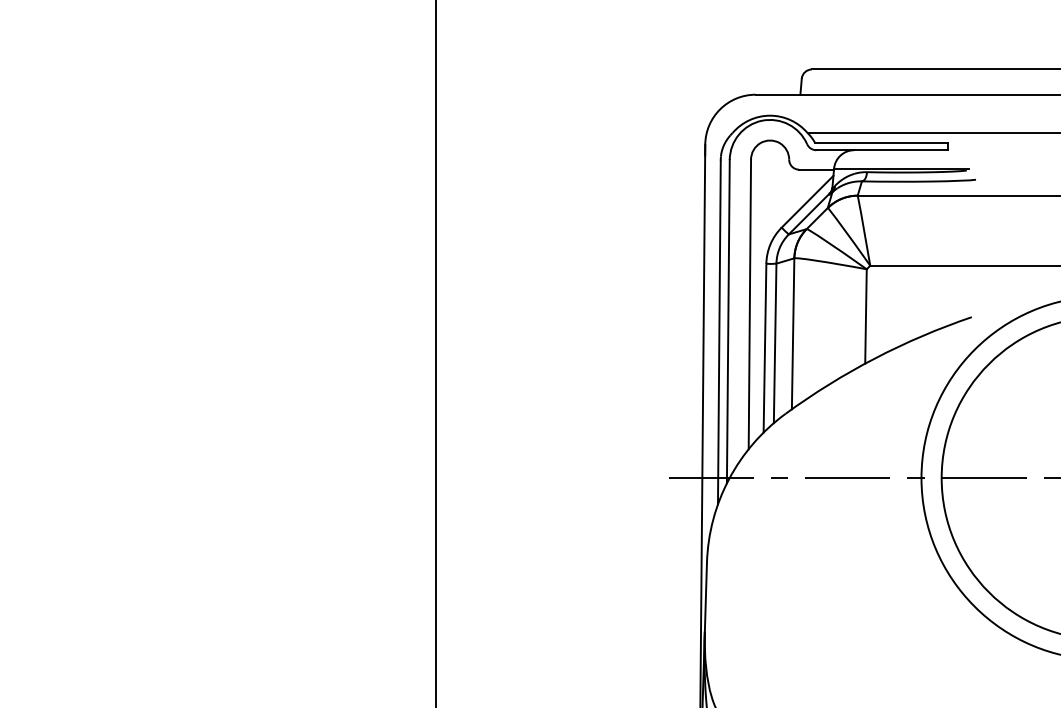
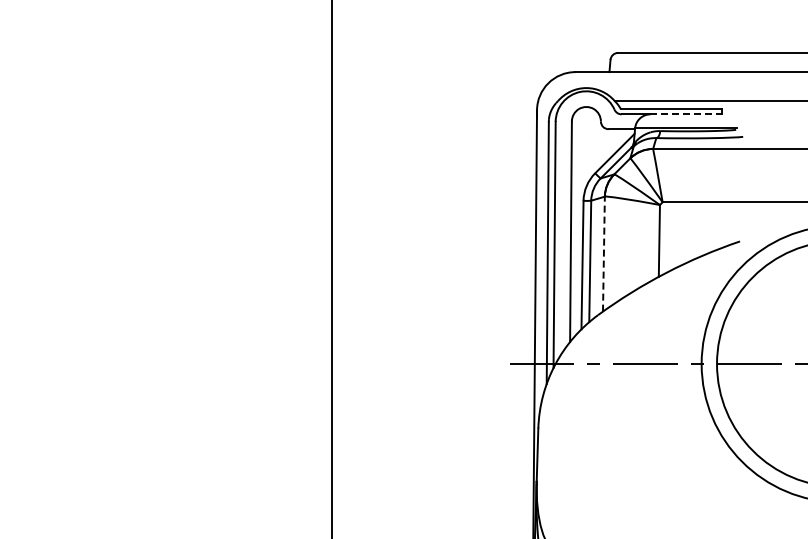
line: (901, 150) -> (686, 114), solid -> dashed
line: (792, 332) -> (603, 253), solid -> dashed

